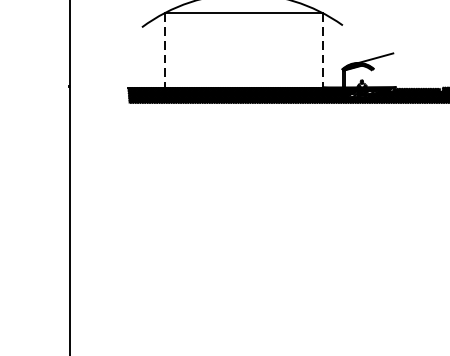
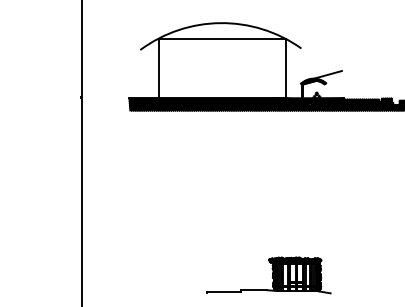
line: (164, 50) -> (158, 68), dashed -> solid
line: (322, 50) -> (285, 68), dashed -> solid
part: (301, 308) -> (268, 275), added

